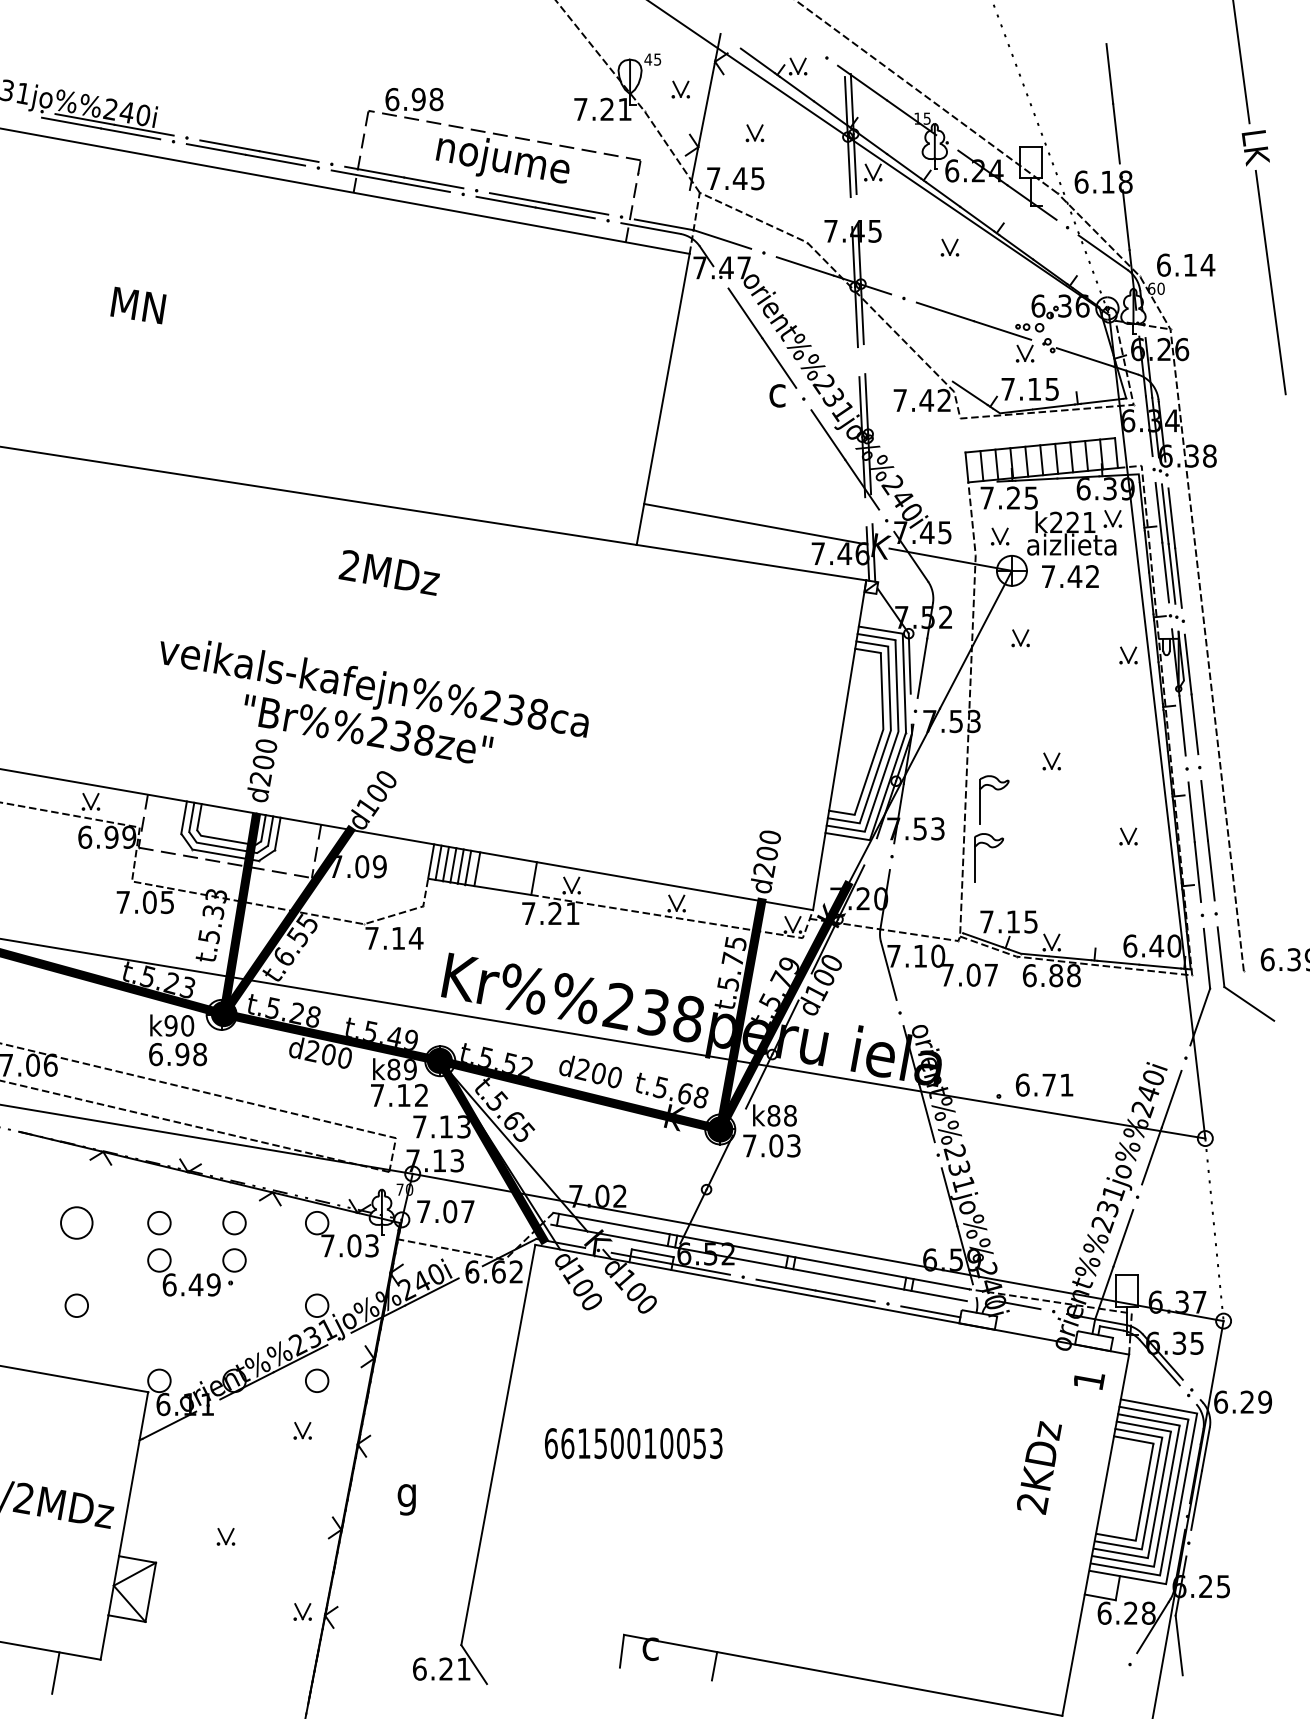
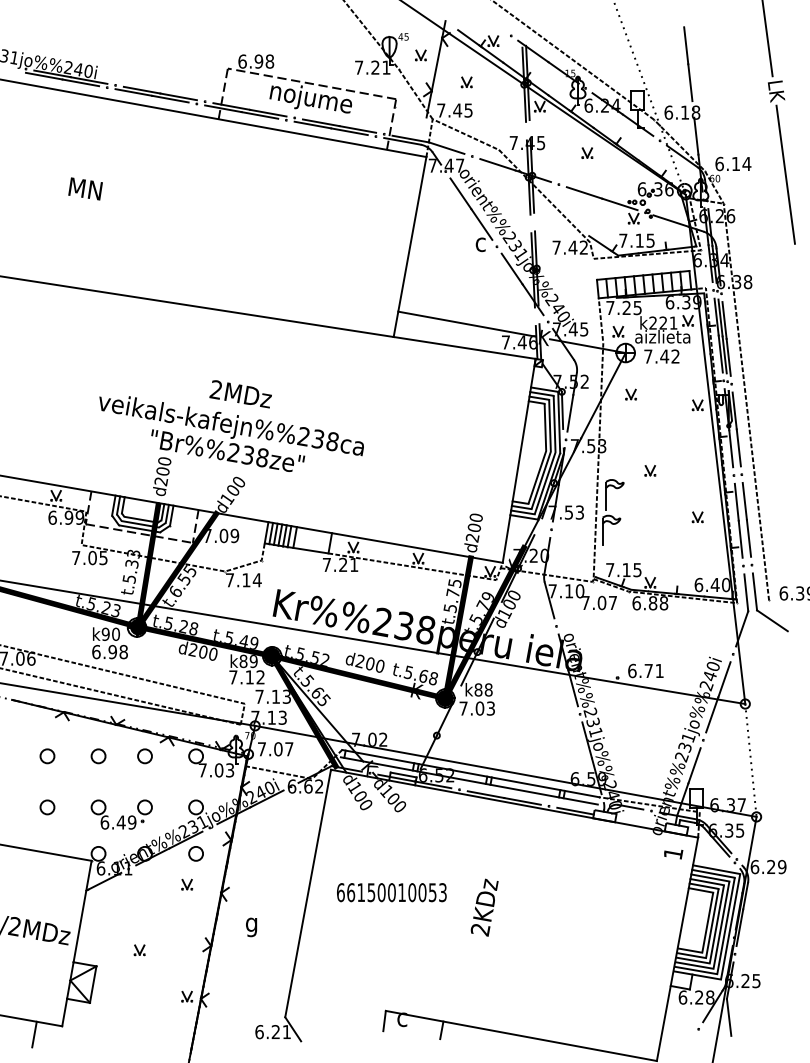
text: (388, 573) -> (240, 394), moved
circle: (76, 1223) -> (47, 756), size x0.71
part: (196, 1271) -> (121, 814), moved
text: (1039, 1467) -> (484, 907), moved

